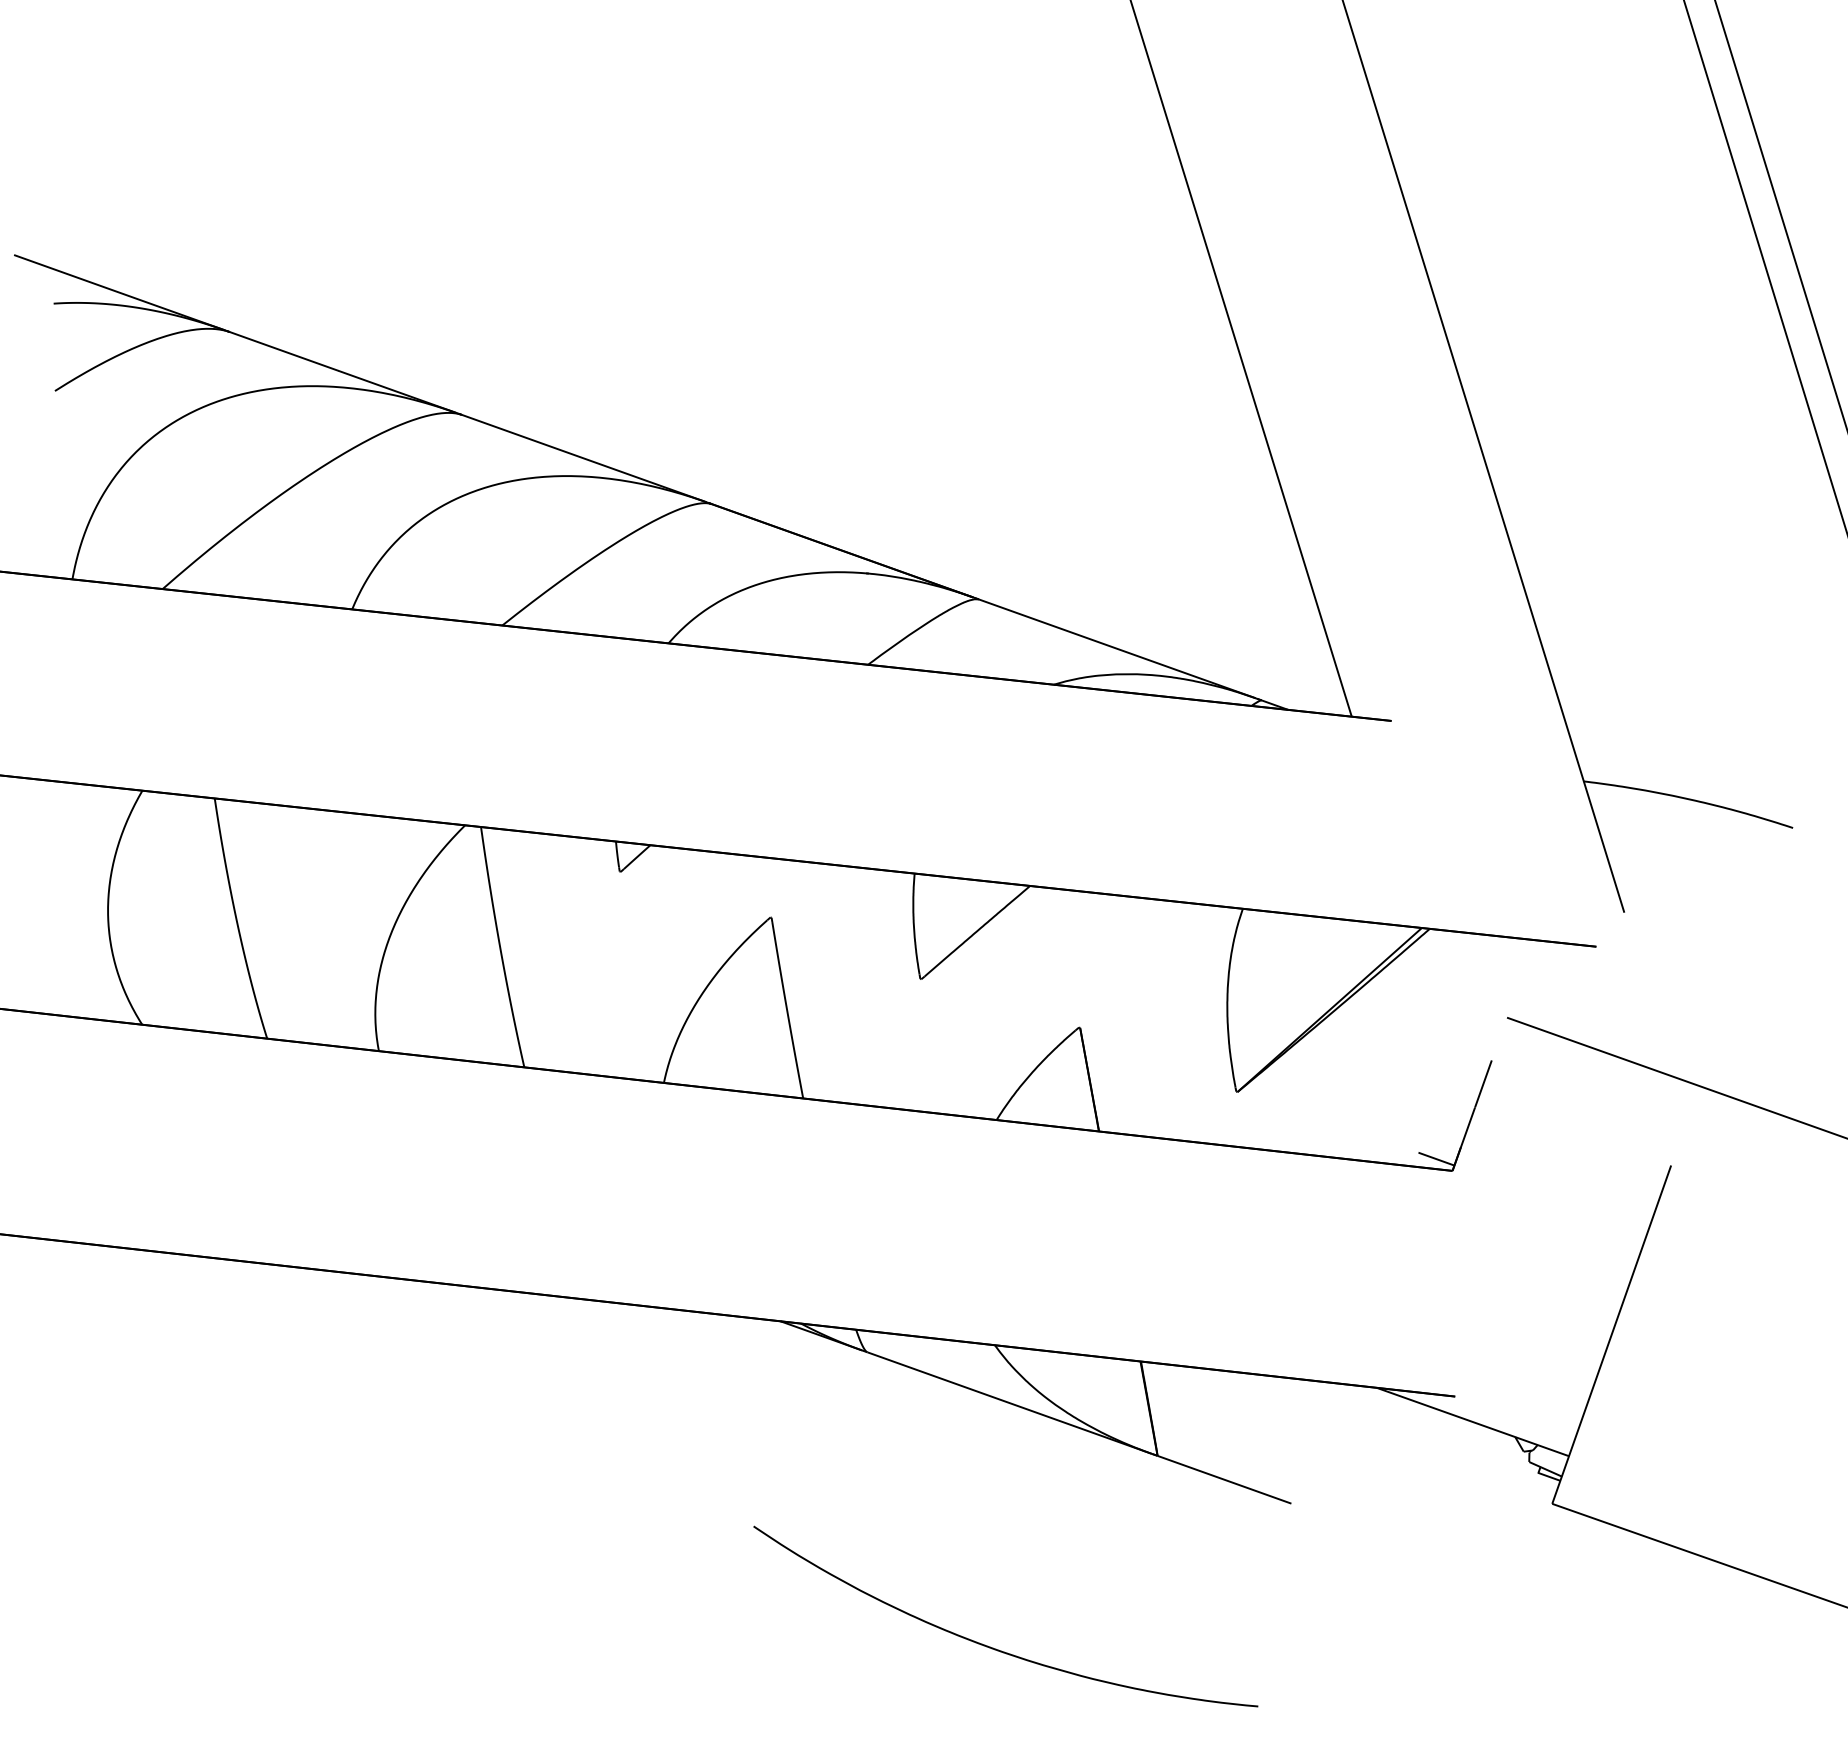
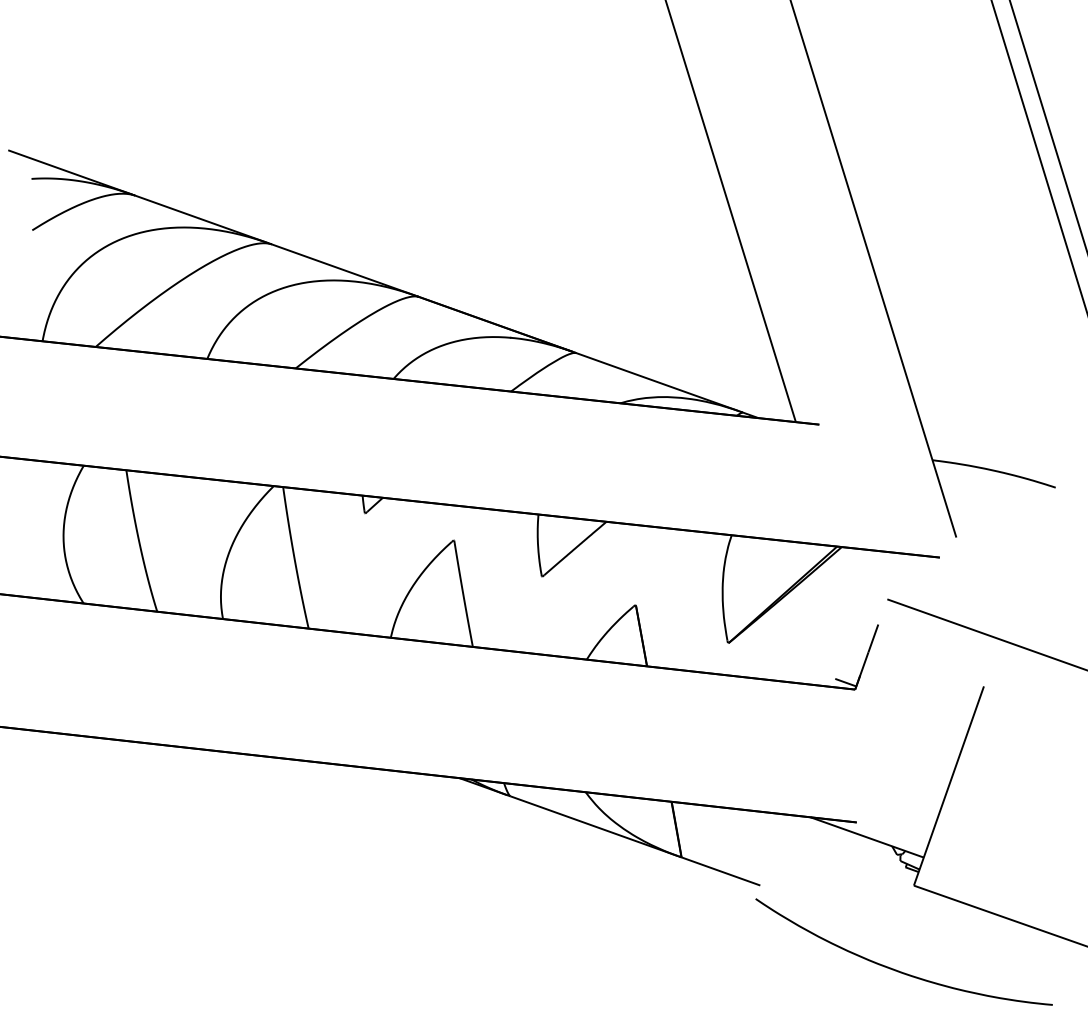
curve: (992, 1646) -> (896, 969), moved

